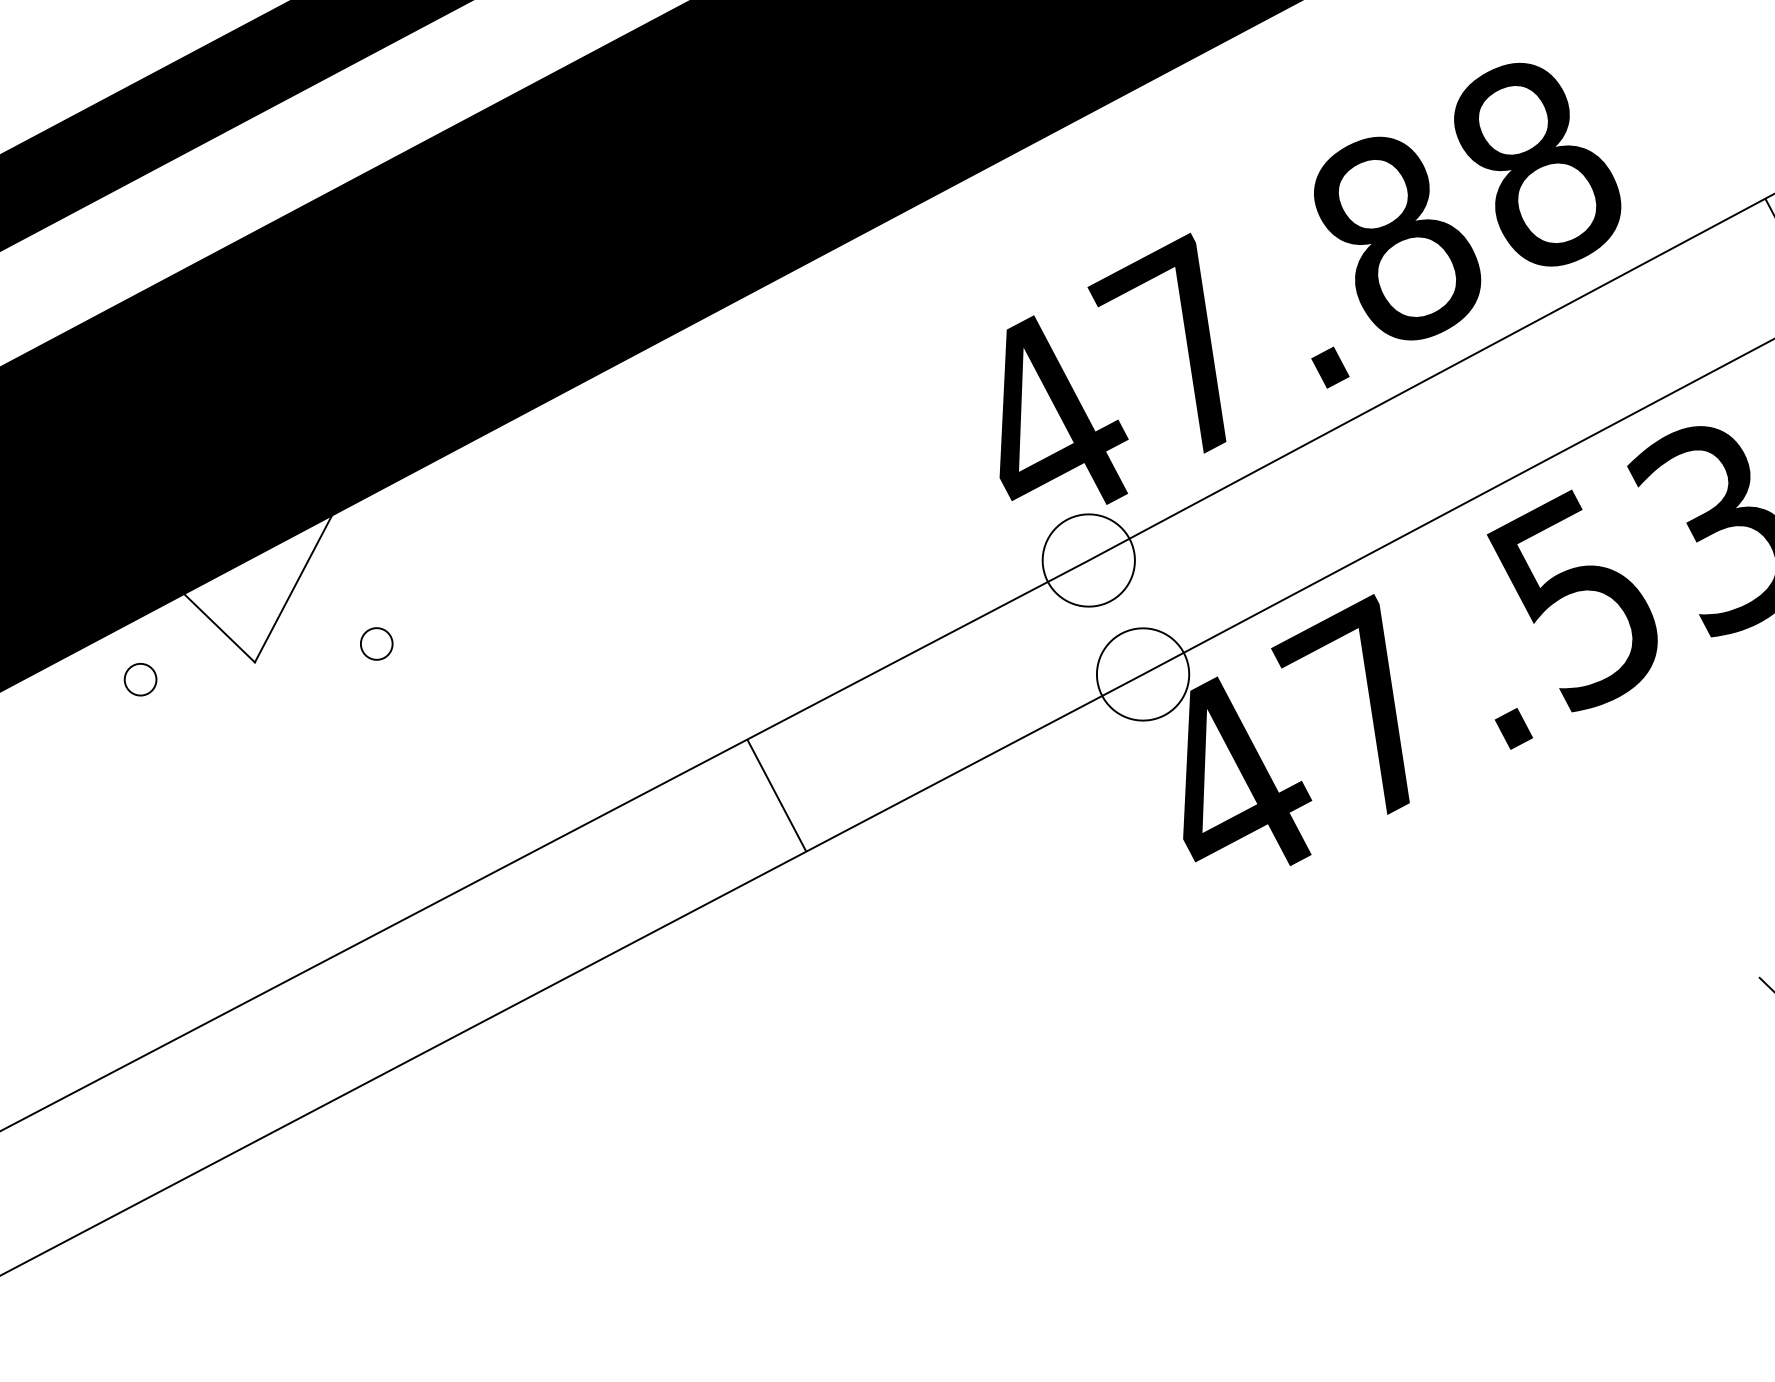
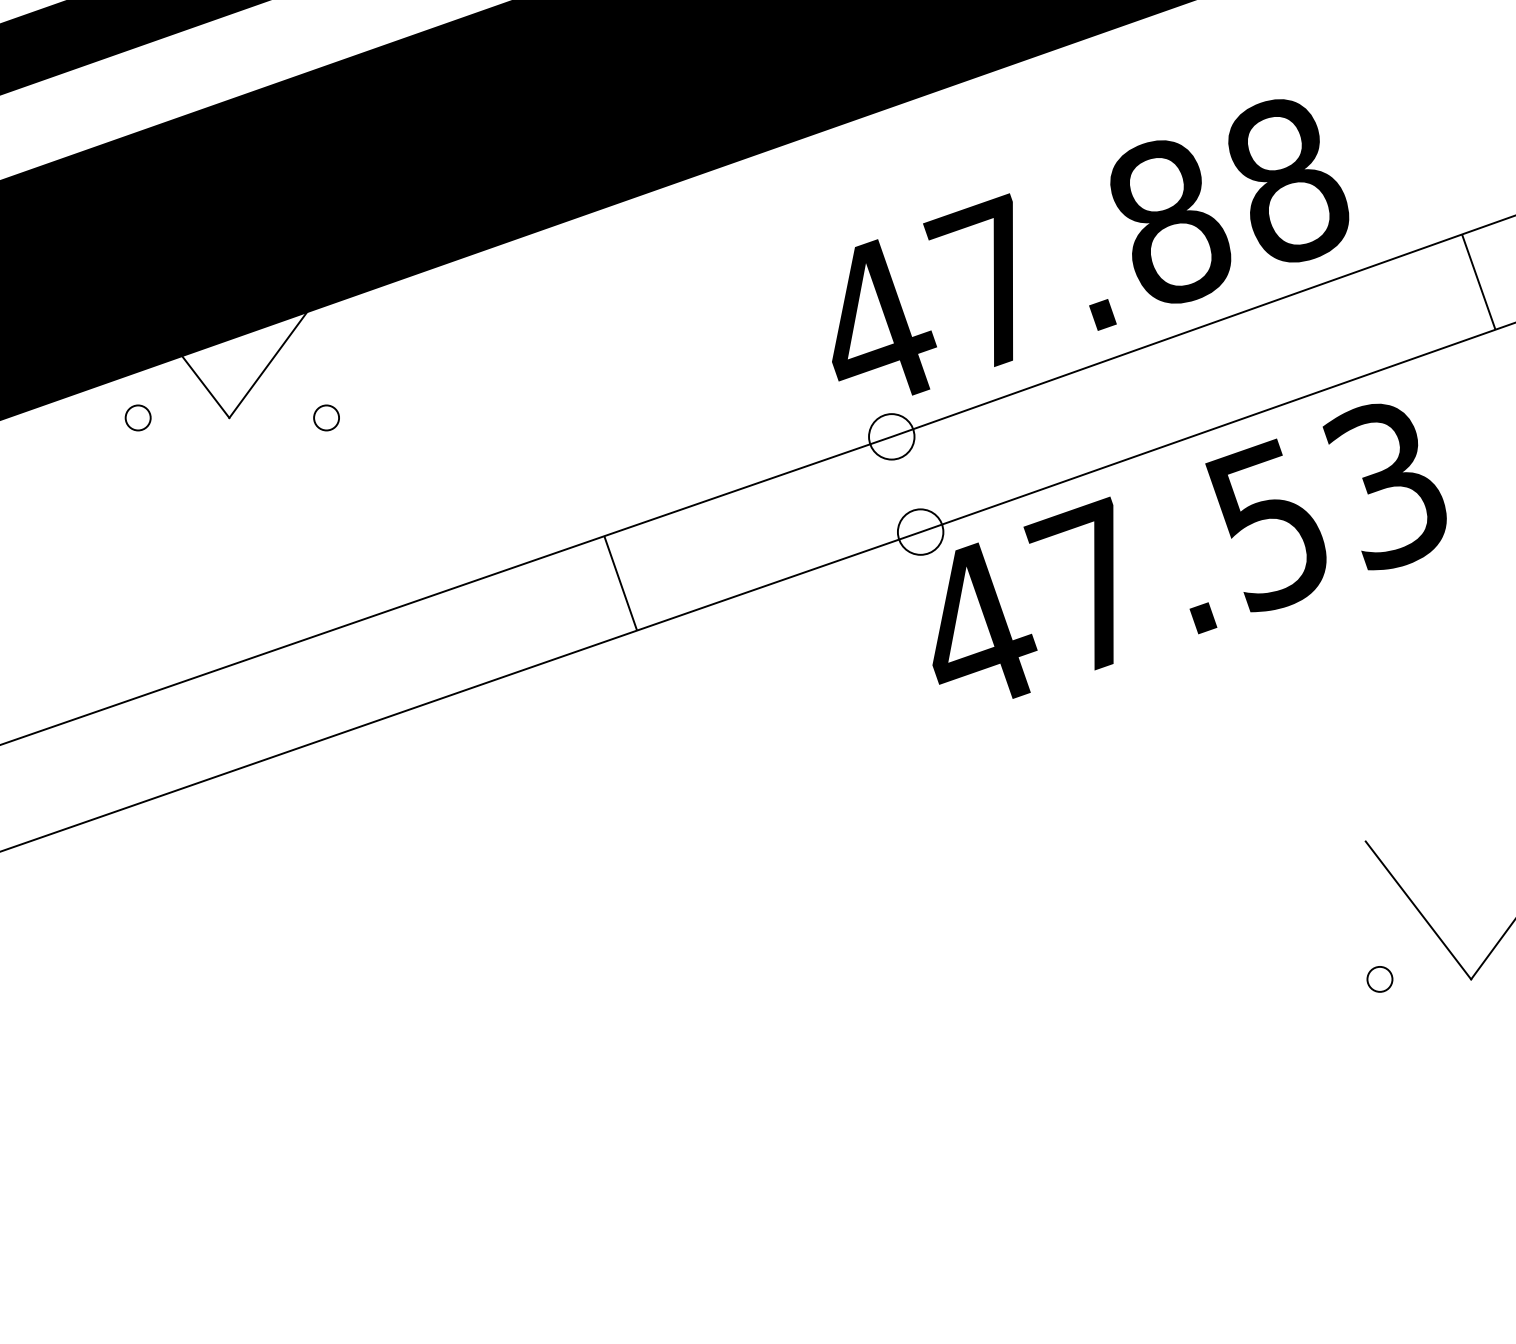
circle: (1088, 560) -> (891, 436), size x0.62
circle: (1142, 673) -> (920, 531), size x0.62

